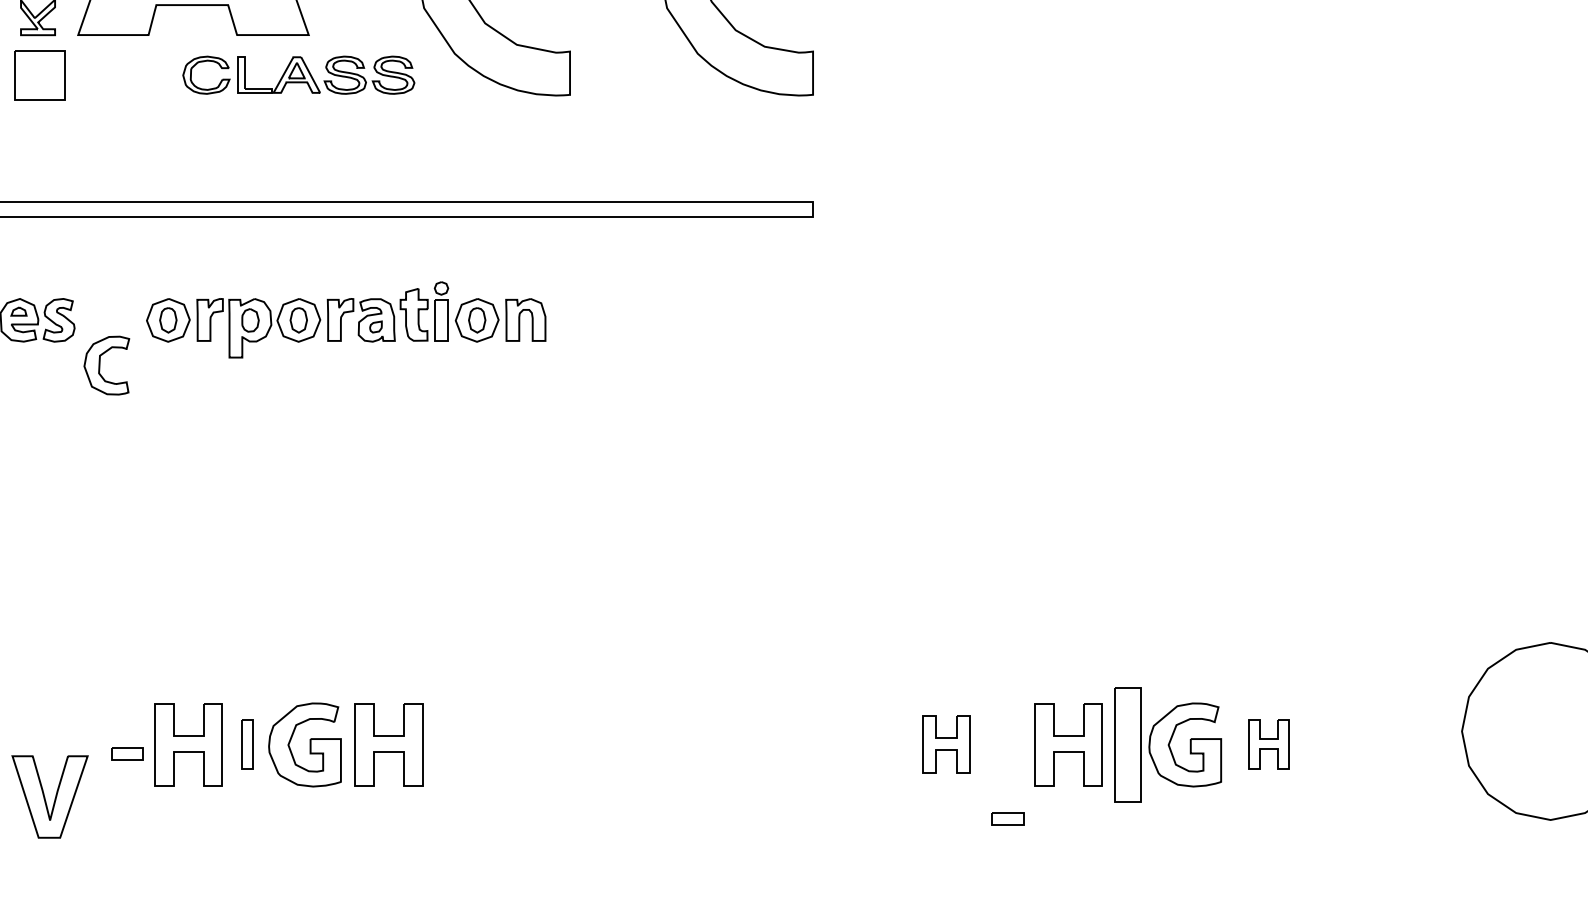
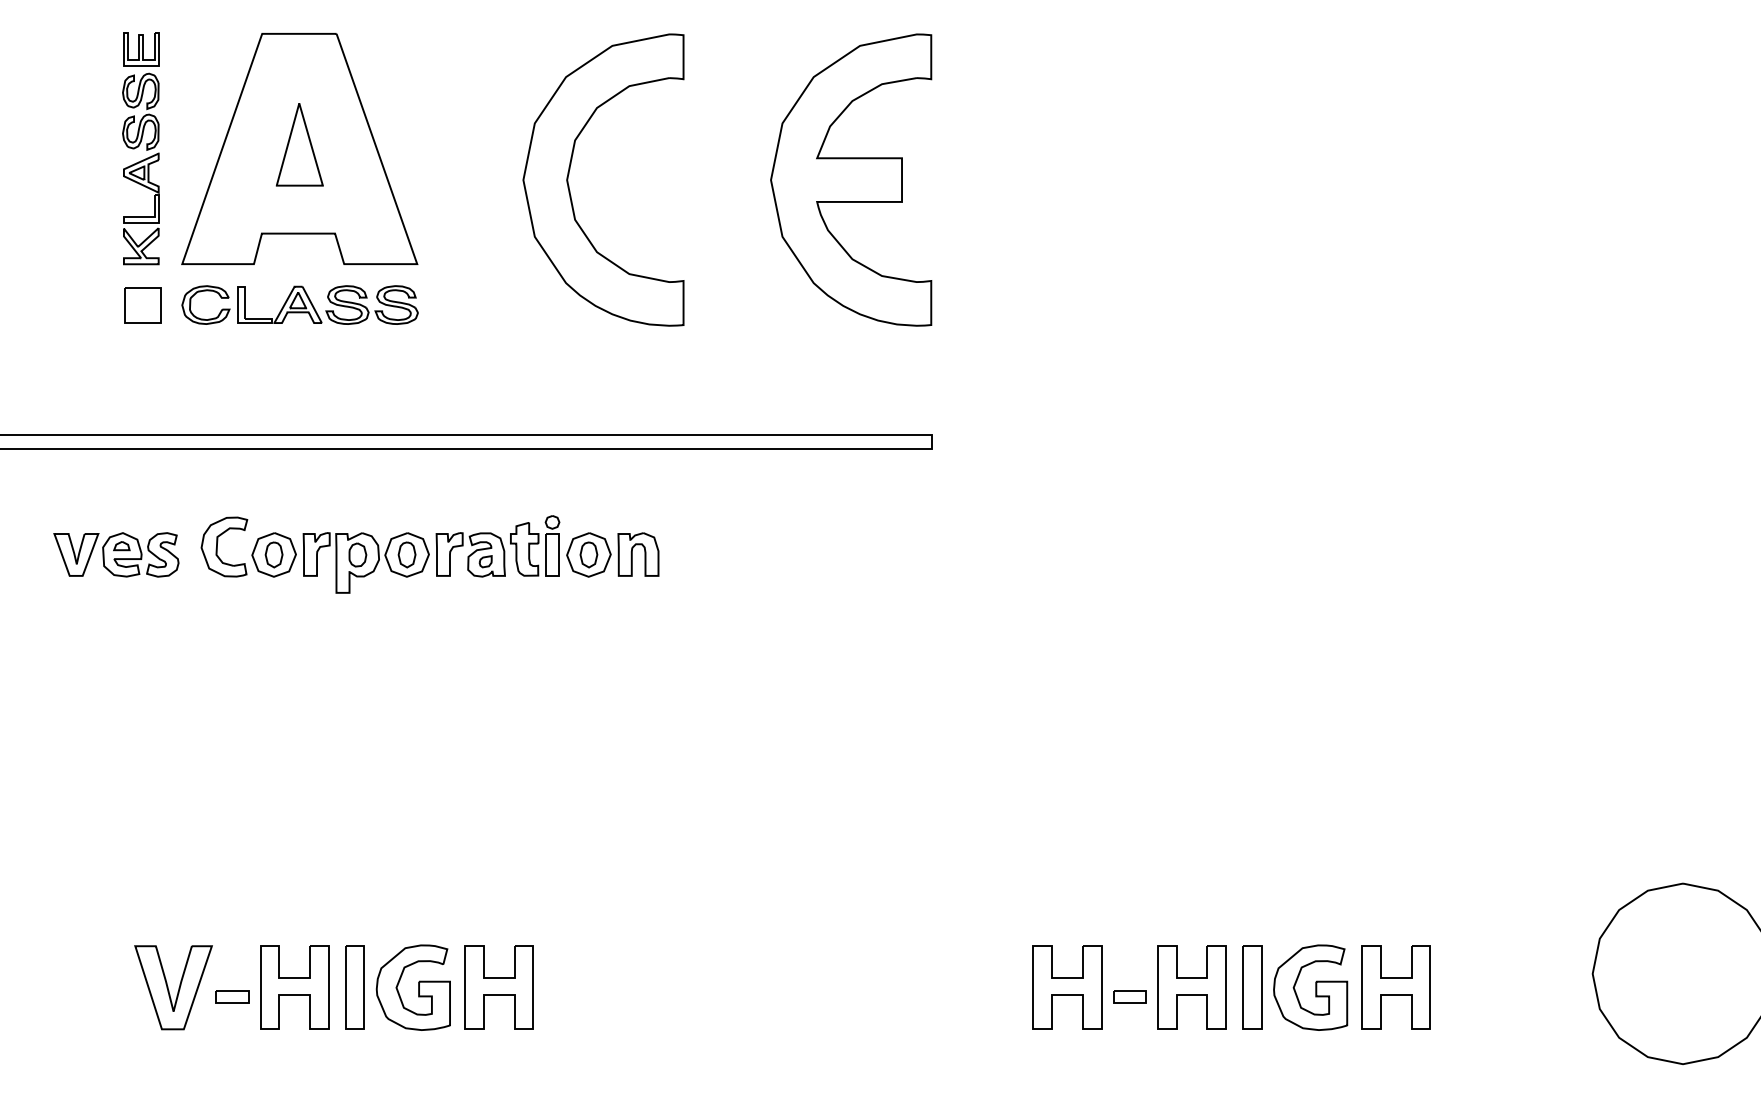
part: (298, 74) -> (299, 304), moved
part: (39, 75) -> (142, 305), size x0.71
part: (100, 365) -> (217, 546), moved
part: (247, 744) -> (354, 987), size x1.67
part: (946, 744) -> (1067, 987), size x1.43
part: (1128, 744) -> (1252, 987), size x0.71
part: (1268, 744) -> (1395, 987), size x1.67
part: (50, 796) -> (173, 987), moved
part: (1007, 818) -> (1129, 996), moved

